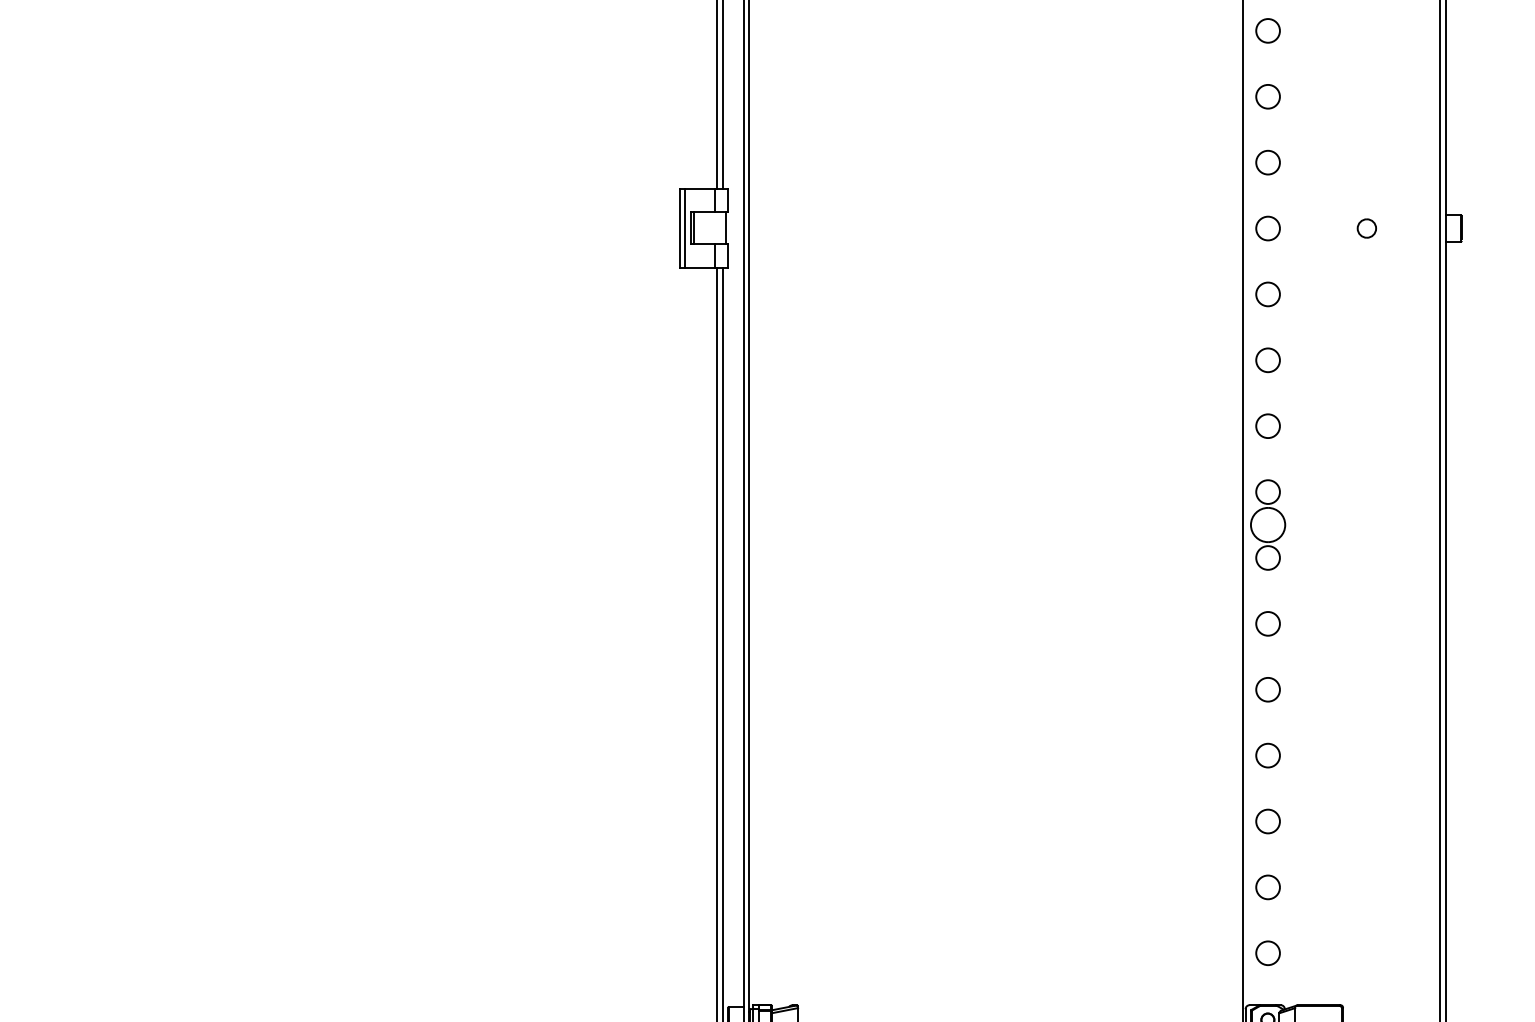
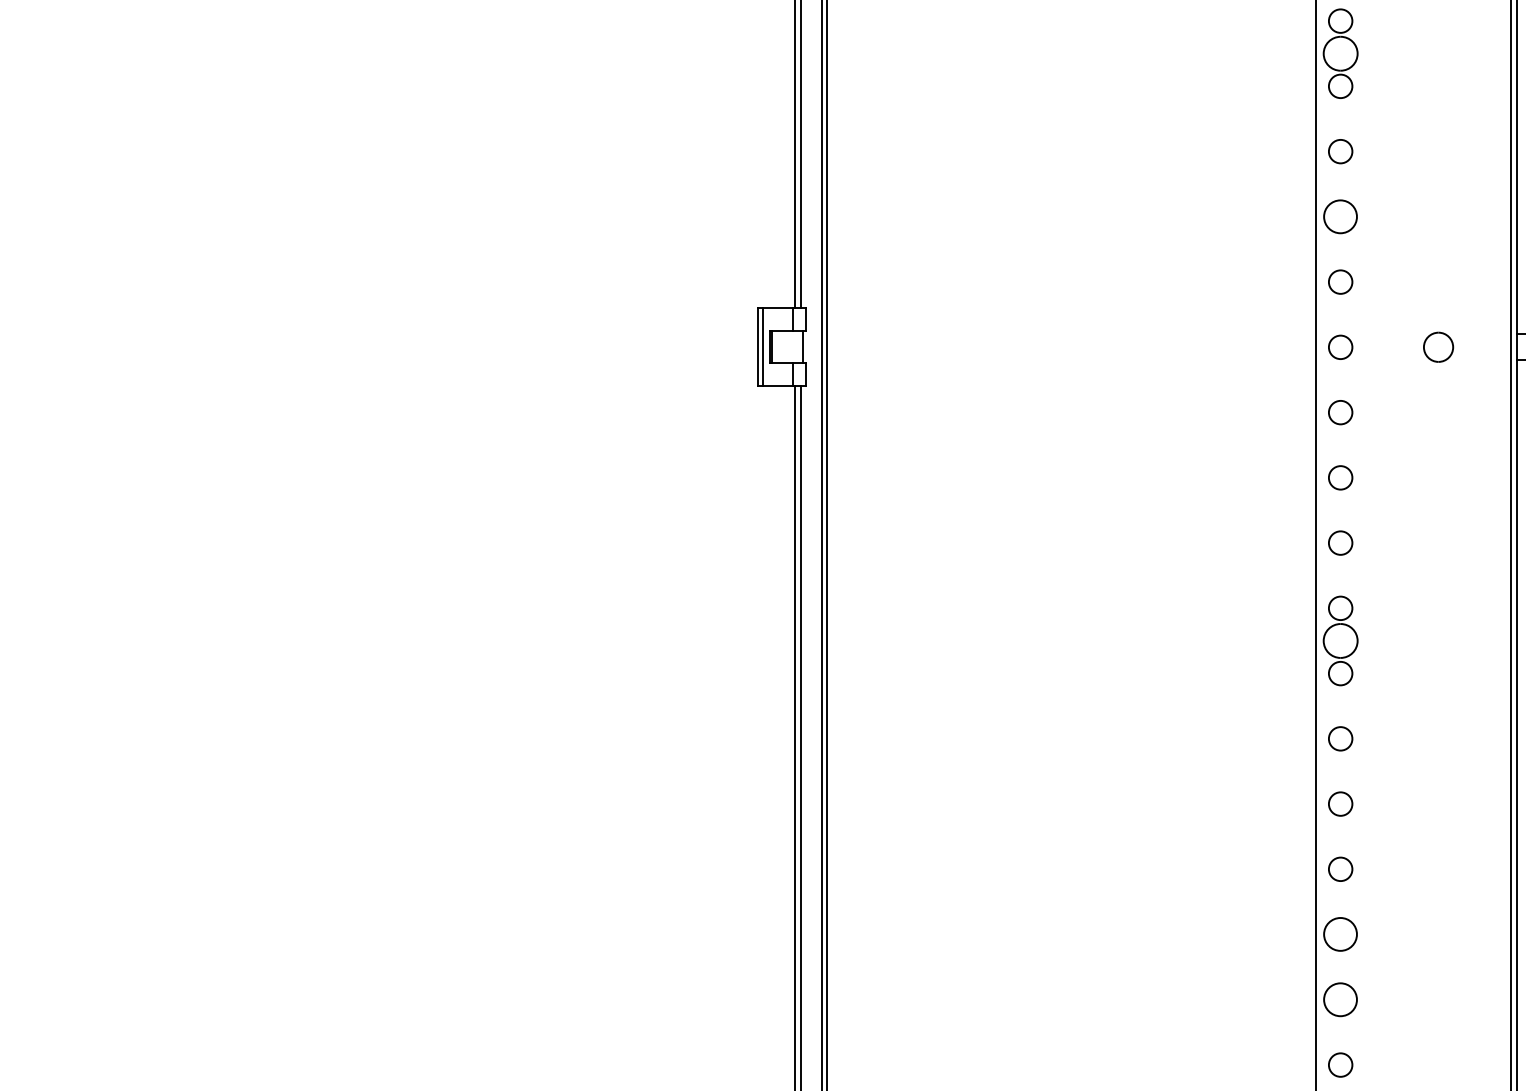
circle: (1267, 96) -> (1340, 216), size x1.4
part: (1366, 228) -> (1438, 347), size x1.6
circle: (1267, 821) -> (1340, 934), size x1.4
circle: (1267, 887) -> (1340, 999), size x1.4

